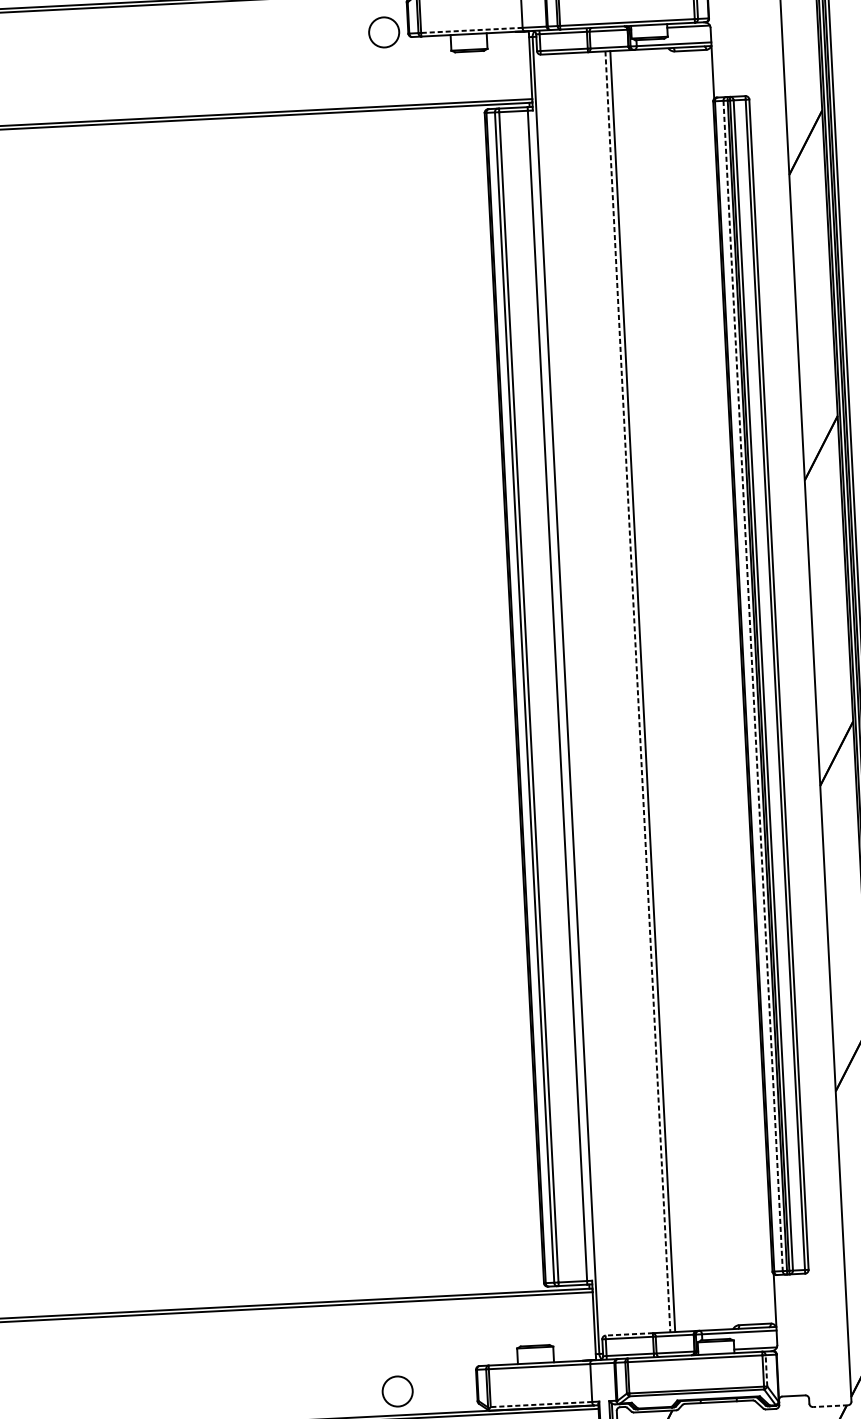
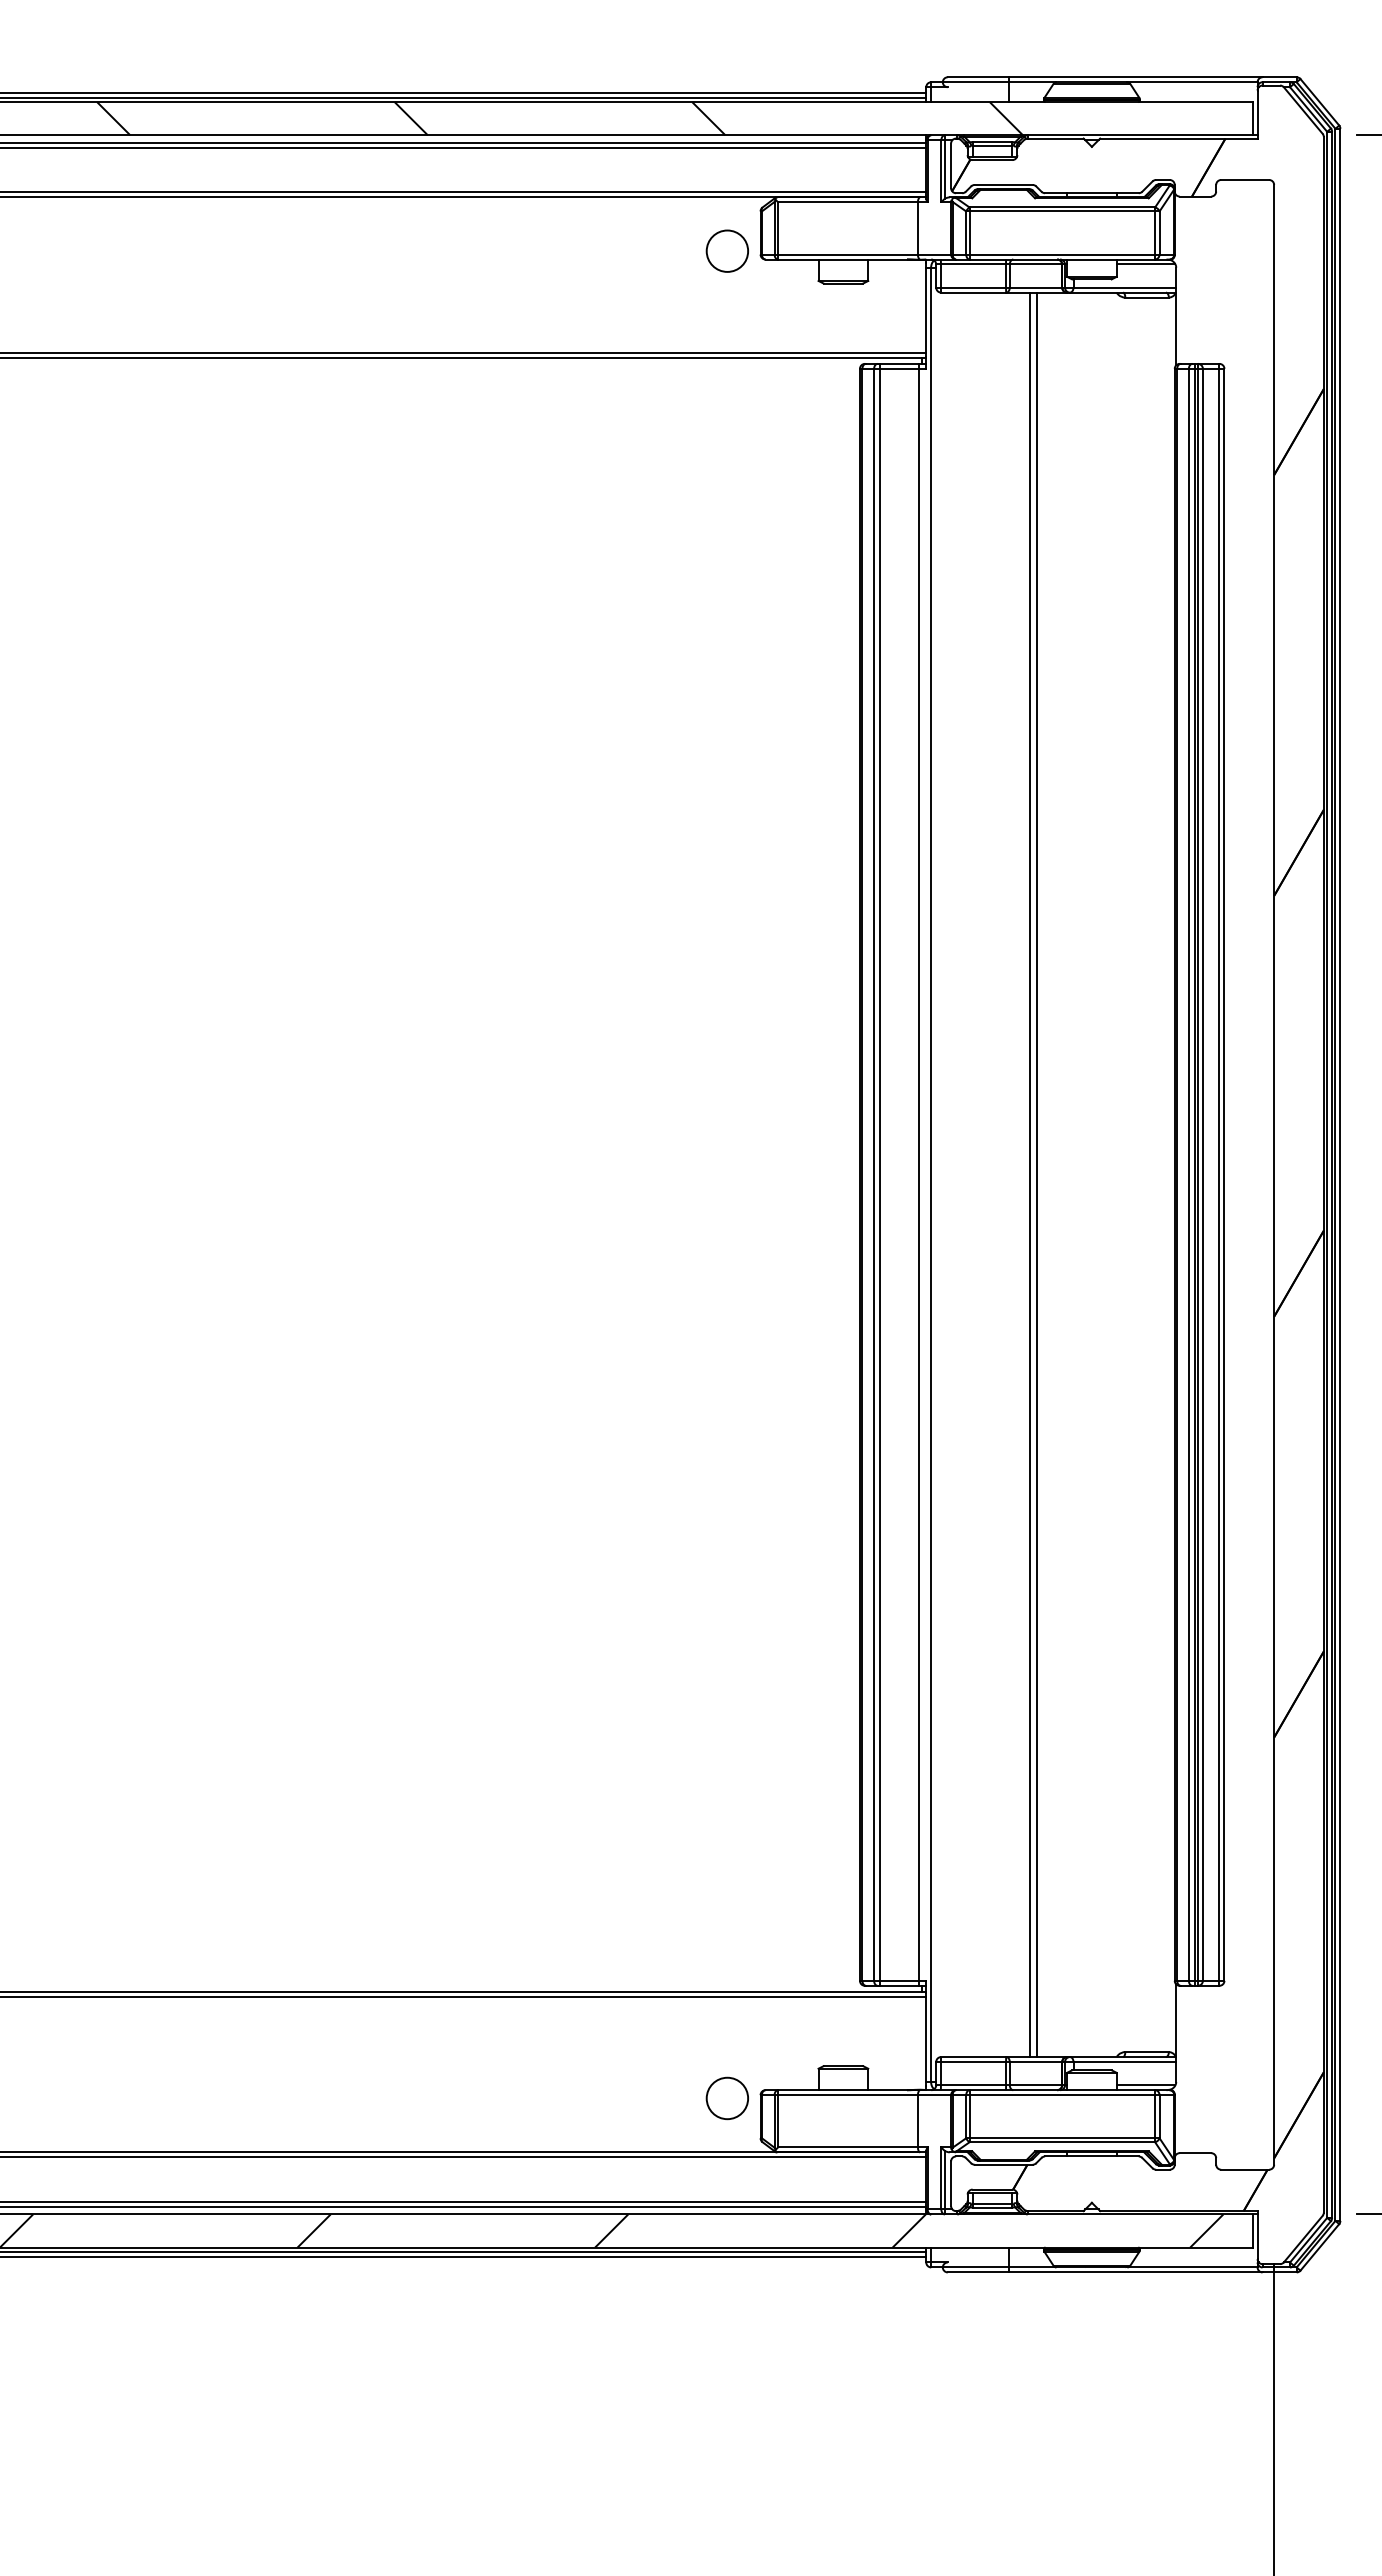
line: (472, 30) -> (848, 254), dashed -> solid
line: (752, 685) -> (1188, 1174), dashed -> solid
line: (638, 692) -> (1030, 1175), dashed -> solid
line: (629, 1334) -> (973, 2057), dashed -> solid
line: (766, 1370) -> (1159, 2116), dashed -> solid
circle: (397, 1391) -> (726, 2098), moved
line: (541, 1404) -> (848, 2147), dashed -> solid
line: (830, 1406) -> (1244, 2169), dashed -> solid

